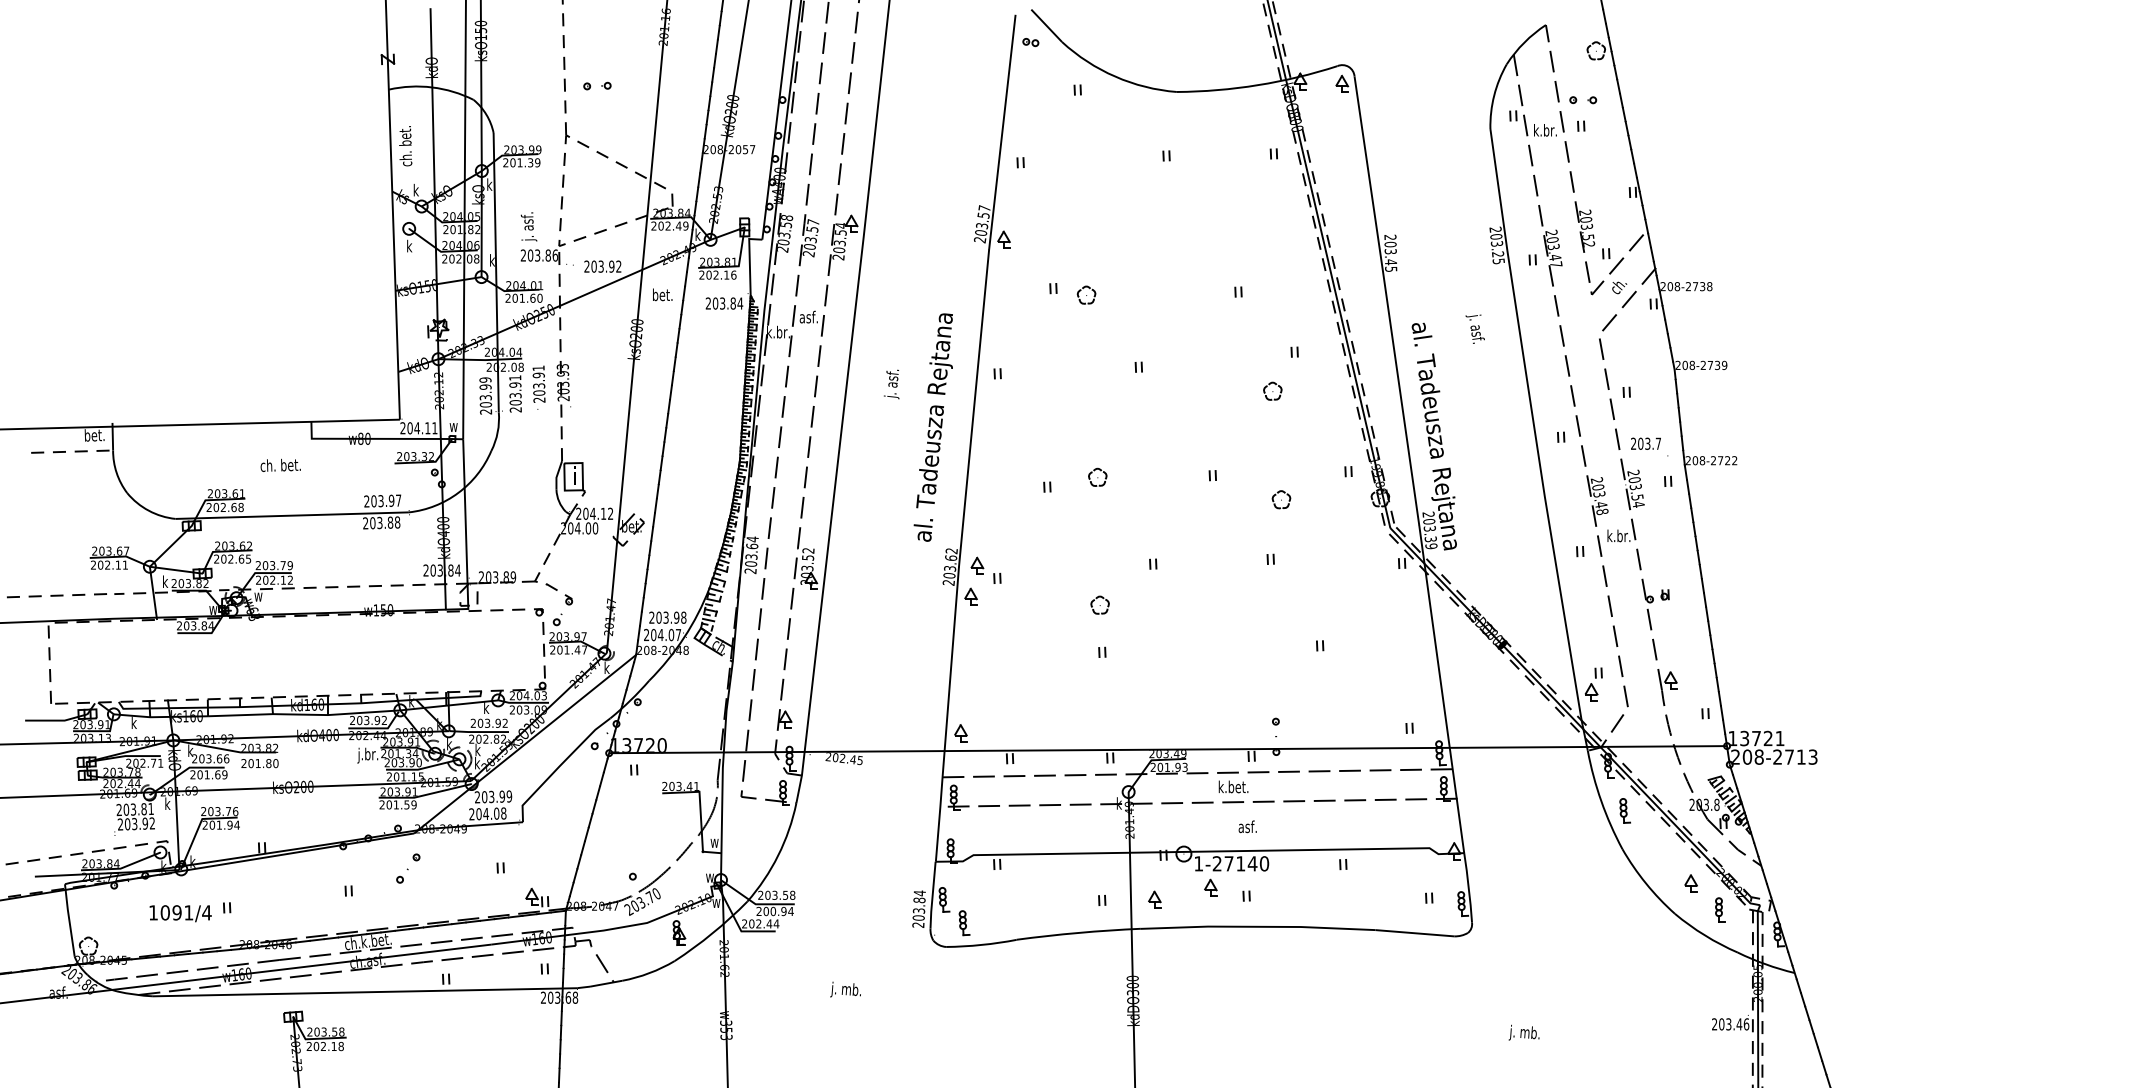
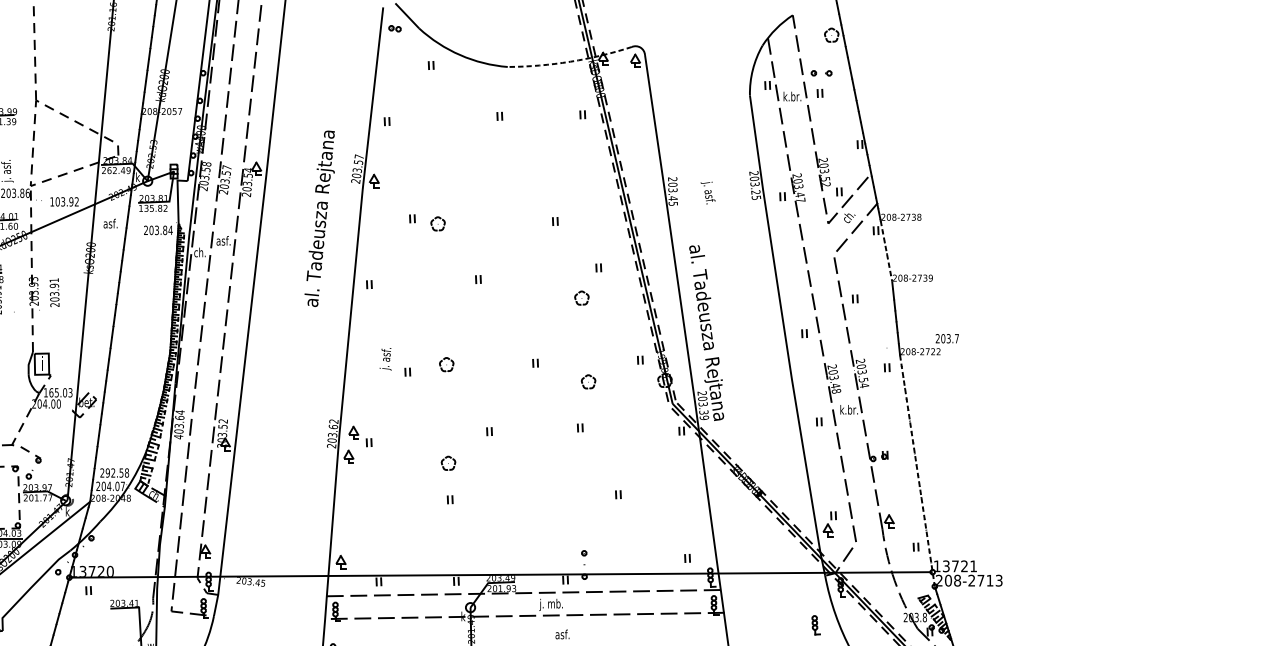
part: (597, 85) -> (60, 61), removed
arc: (1258, 85) -> (570, 61), solid -> dashed
text: (660, 225) -> (109, 170), 202.49 -> 262.49
text: (586, 266) -> (51, 201), 203.92 -> 103.92
text: (717, 274) -> (153, 207), 202.16 -> 135.82
text: (662, 294) -> (110, 223), bet. -> asf.
text: (1474, 328) -> (707, 192), moved
line: (1667, 331) -> (886, 251), solid -> dashed
text: (778, 332) -> (200, 252), k.br. -> ch.
text: (538, 383) -> (54, 292), moved
text: (891, 384) -> (385, 359), moved
text: (932, 427) -> (319, 218), moved
text: (1645, 443) -> (946, 338), moved
text: (594, 513) -> (58, 392), 204.12 -> 165.03
text: (750, 571) -> (178, 437), 203.64 -> 403.64
line: (1707, 615) -> (917, 471), solid -> dashed
text: (667, 617) -> (114, 472), 203.98 -> 292.58
text: (577, 649) -> (44, 497), 201.47 -> 201.77
text: (842, 758) -> (249, 581), 202.45 -> 203.45
text: (1231, 788) -> (549, 604), k.bet. -> j. mb.
part: (1624, 810) -> (815, 624), moved

